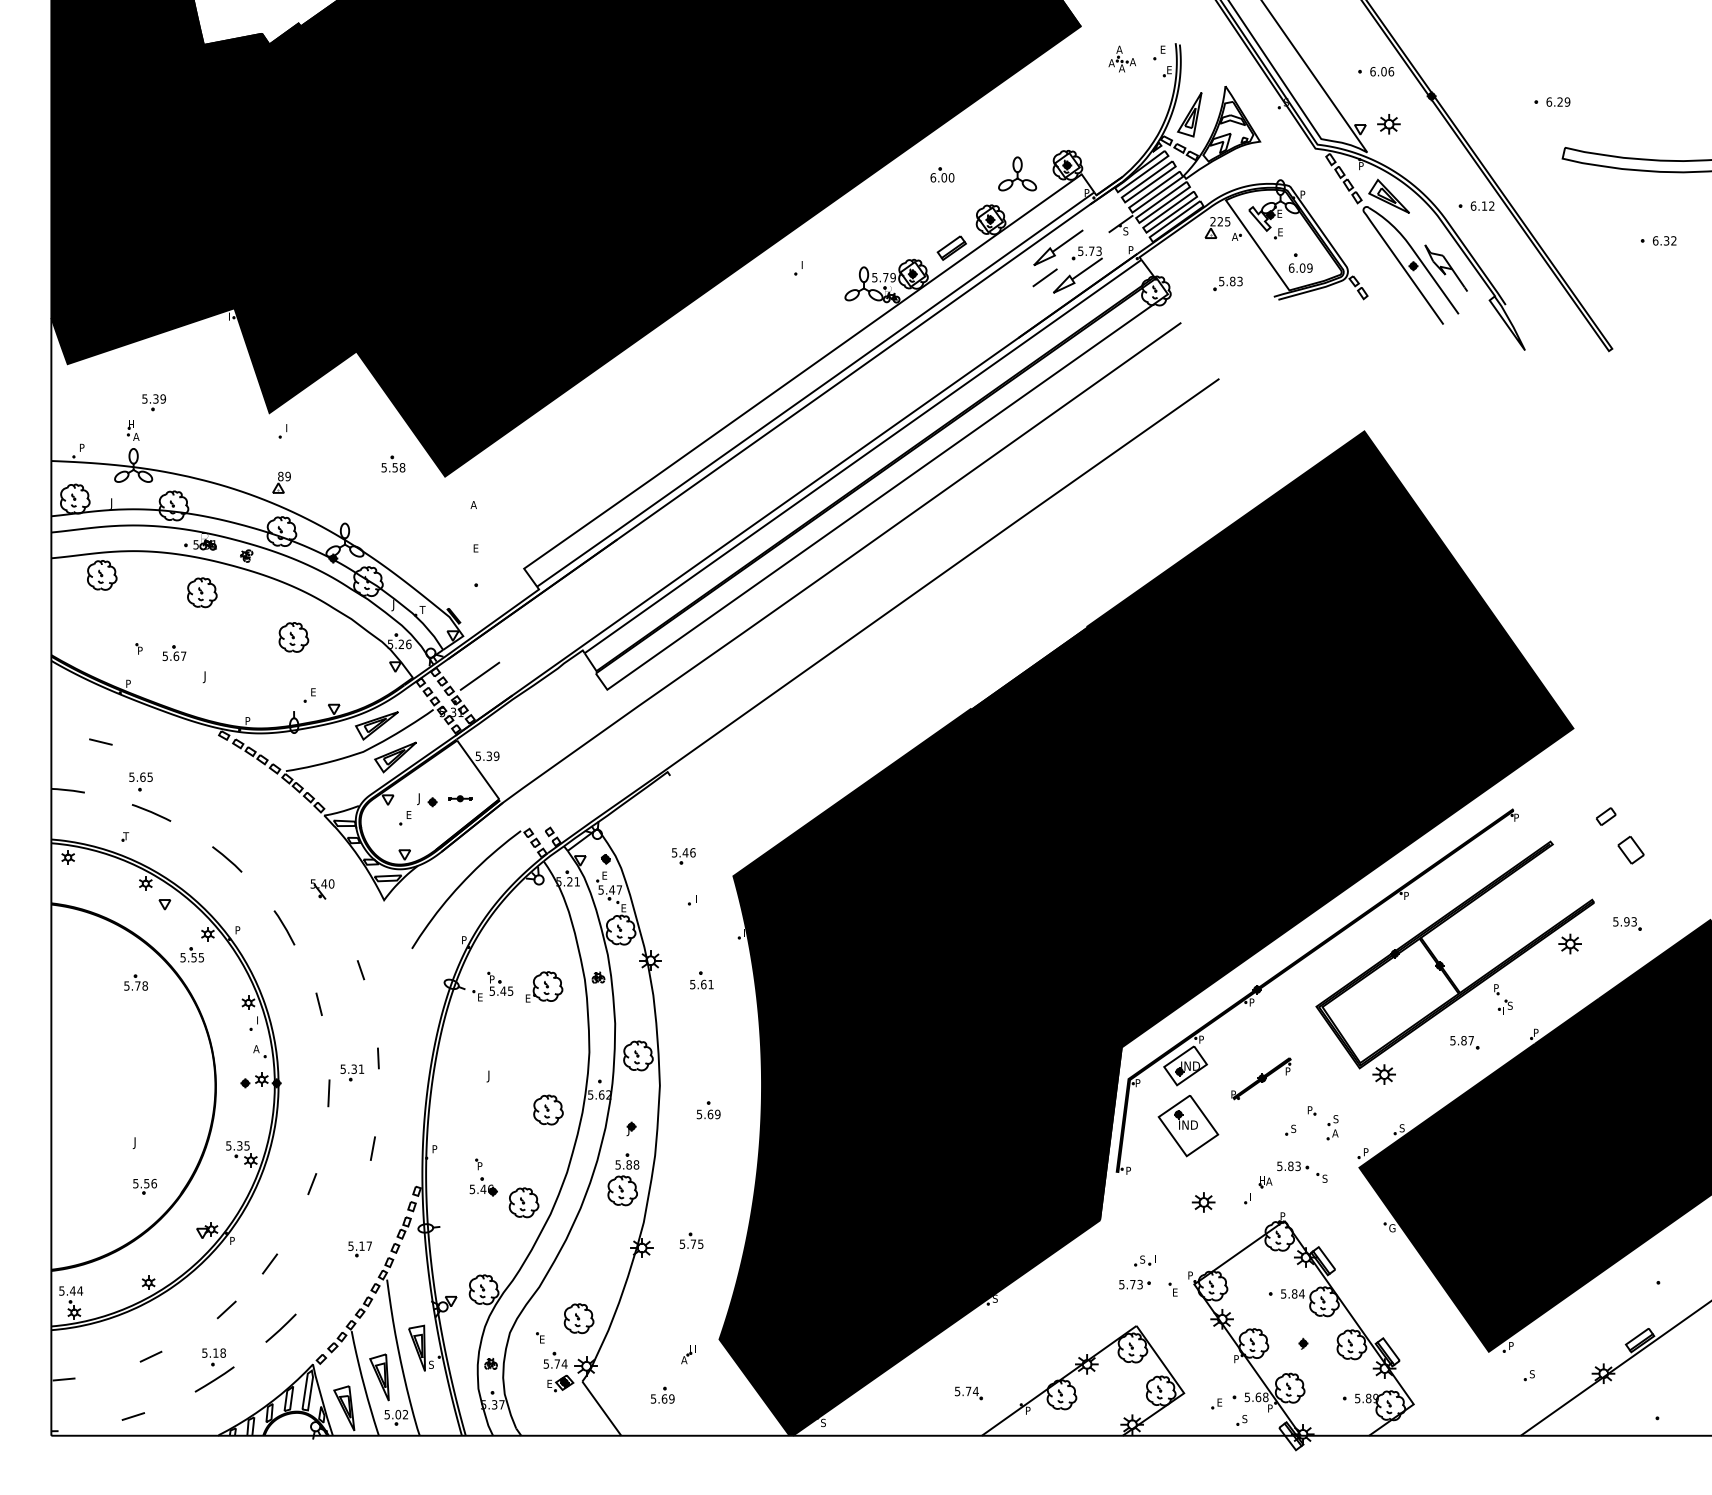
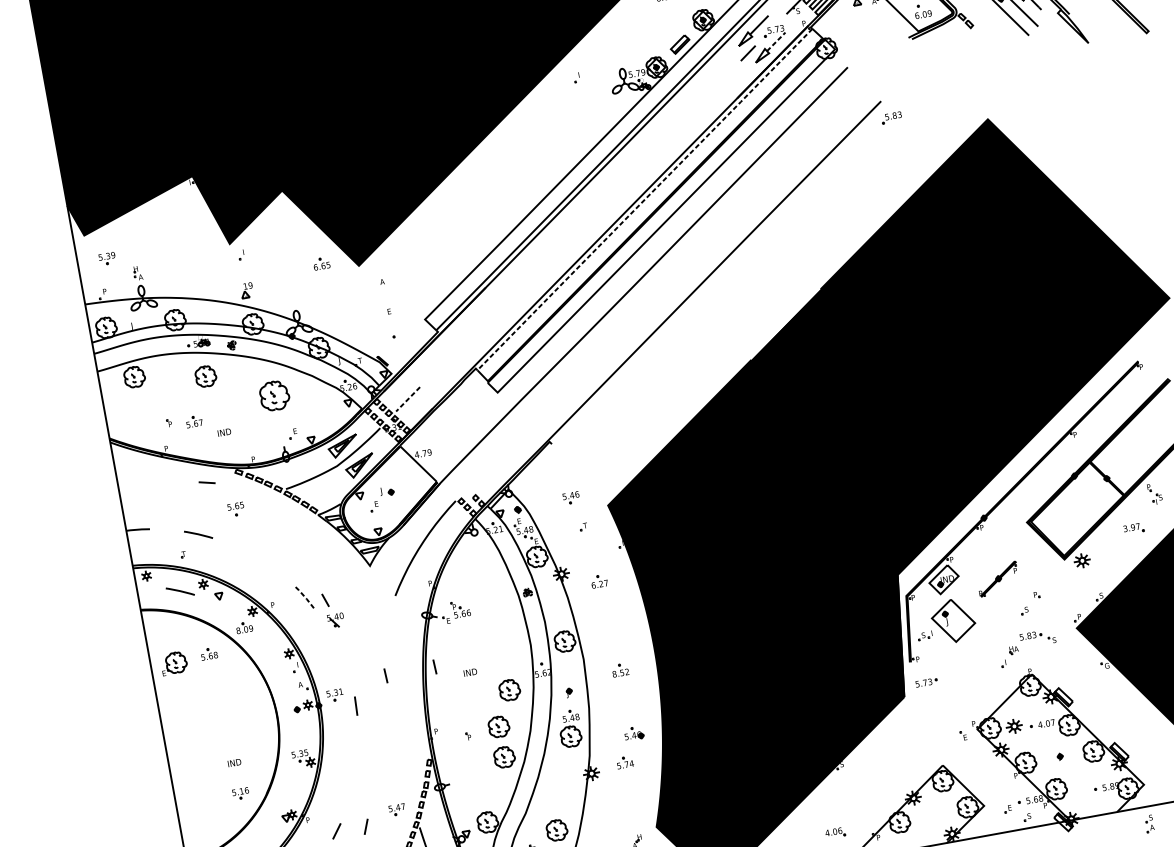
line: (1087, 268) -> (776, 41), solid -> dashed
part: (1227, 283) -> (891, 117), moved
part: (153, 402) -> (106, 258), moved
line: (862, 456) -> (644, 199), solid -> dashed
text: (393, 467) -> (322, 266), 5.58 -> 6.65
text: (280, 476) -> (245, 286), 89 -> 19
part: (293, 637) -> (274, 395), size x1.4
line: (479, 676) -> (407, 399), solid -> dashed
text: (212, 677) -> (223, 433), J -> IND
line: (100, 741) -> (206, 482), moved
text: (483, 756) -> (420, 454), 5.39 -> 4.79
part: (140, 781) -> (235, 509), moved
part: (460, 798) -> (409, 486), removed
line: (227, 859) -> (256, 557), removed
line: (111, 887) -> (180, 591), added
part: (322, 889) -> (336, 620), moved
text: (619, 889) -> (531, 529), 5.47 -> 5.48
line: (284, 927) -> (304, 597), solid -> dashed
text: (192, 957) -> (244, 629), 5.55 -> 8.09
line: (360, 970) -> (325, 600), moved
text: (701, 984) -> (599, 584), 5.61 -> 6.27
text: (137, 985) -> (210, 655), 5.78 -> 5.68
part: (544, 986) -> (174, 663), moved
text: (506, 990) -> (465, 612), 5.45 -> 5.66
line: (318, 1003) -> (337, 645), removed
text: (1458, 1040) -> (1129, 527), 5.87 -> 3.97
line: (449, 1058) -> (435, 666), added
part: (352, 1072) -> (335, 695), moved
text: (496, 1076) -> (469, 673), J -> IND
text: (708, 1114) -> (620, 673), 5.69 -> 8.52
text: (1187, 1126) -> (952, 621), IND -> J
part: (1332, 1127) -> (1149, 823), moved
text: (142, 1143) -> (233, 764), J -> IND
line: (372, 1148) -> (393, 738), removed
part: (523, 1158) -> (498, 726), added
text: (629, 1164) -> (572, 717), 5.88 -> 5.48
text: (146, 1183) -> (241, 791), 5.56 -> 5.16
line: (312, 1184) -> (366, 827), moved
part: (483, 1186) -> (633, 733), moved
part: (1203, 1202) -> (1014, 726), moved
text: (700, 1243) -> (631, 763), 5.75 -> 5.74
text: (361, 1245) -> (397, 807), 5.17 -> 5.47
part: (1144, 1260) -> (924, 635), moved
part: (1134, 1284) -> (926, 682), moved
text: (1292, 1293) -> (1046, 723), 5.84 -> 4.07
text: (966, 1391) -> (833, 832), 5.74 -> 4.06

